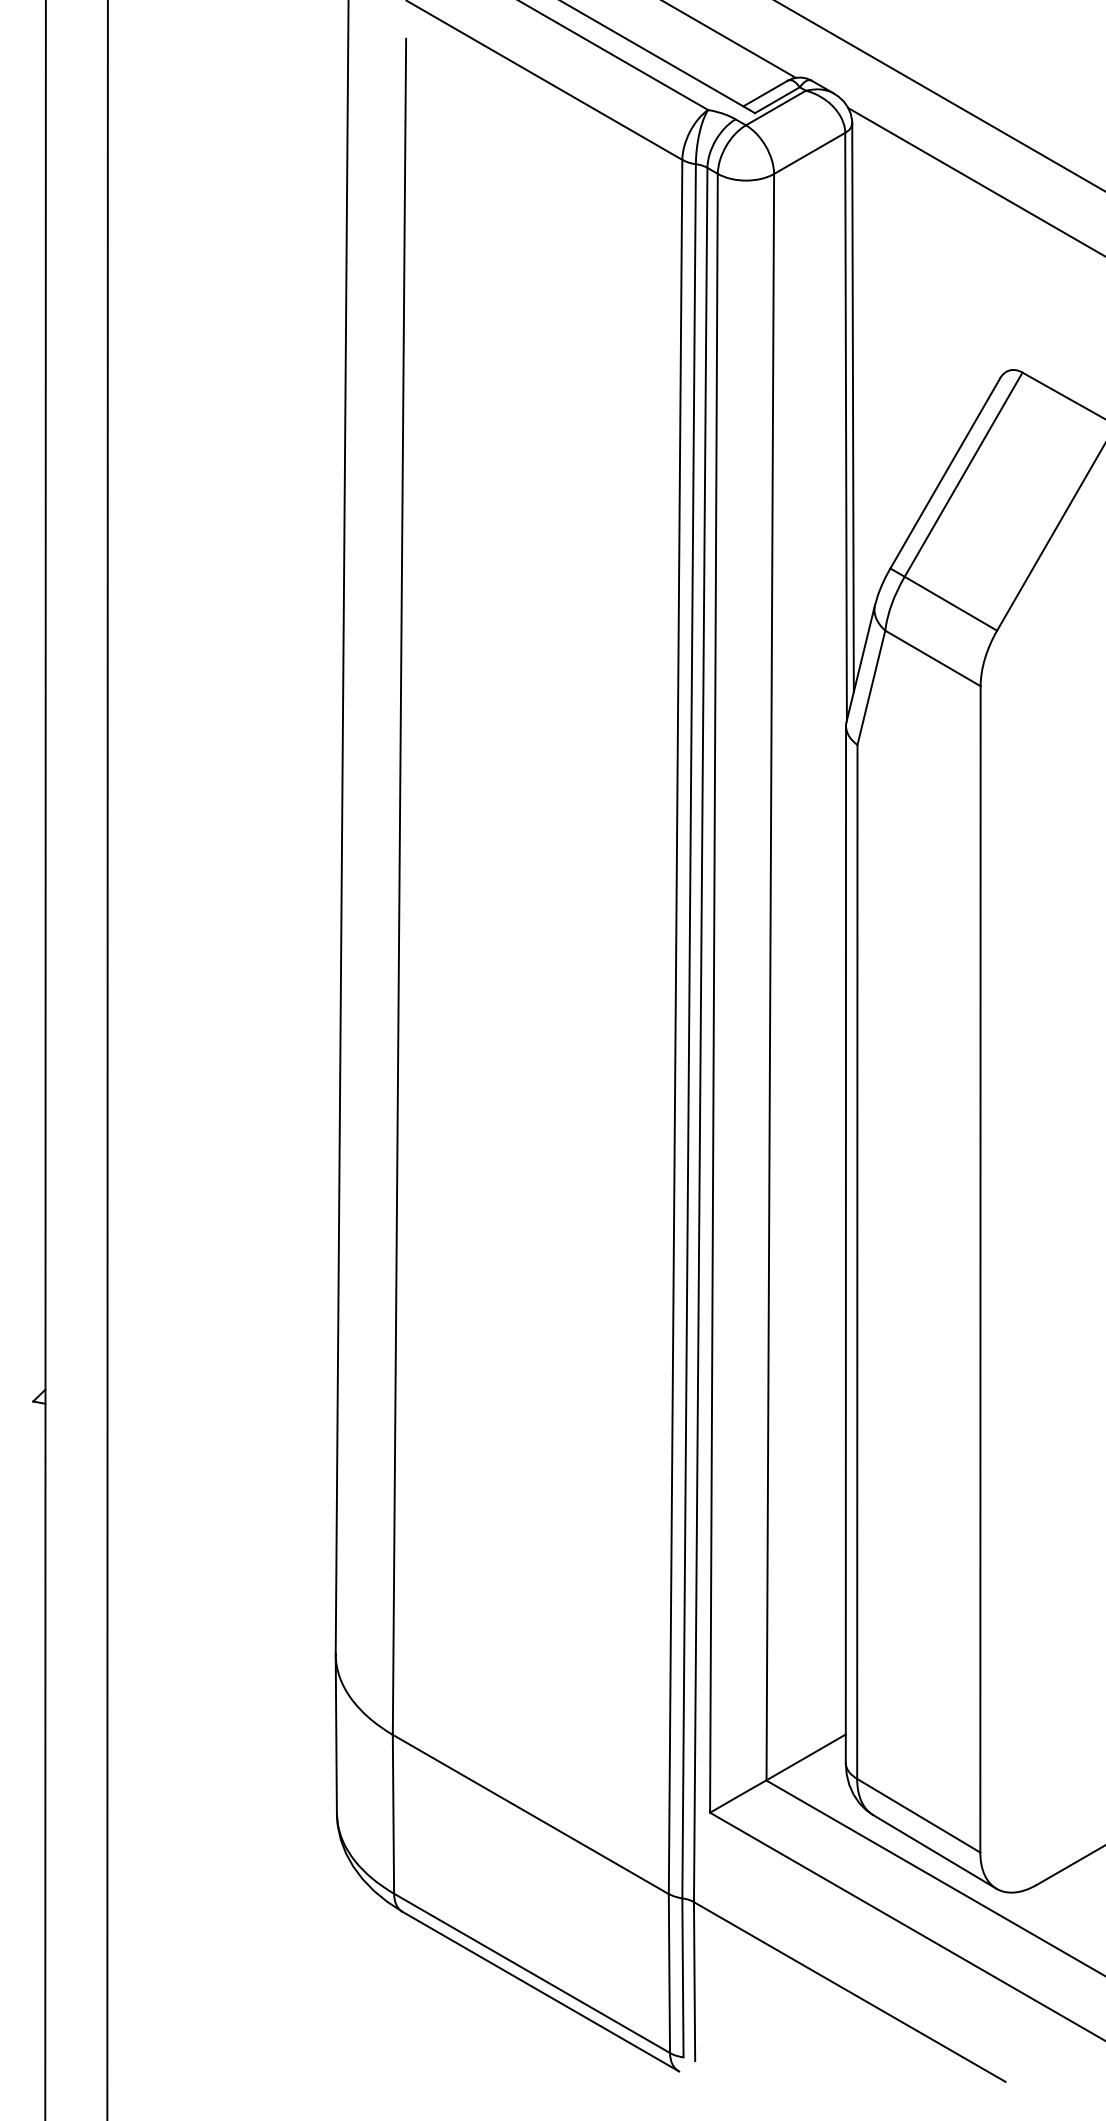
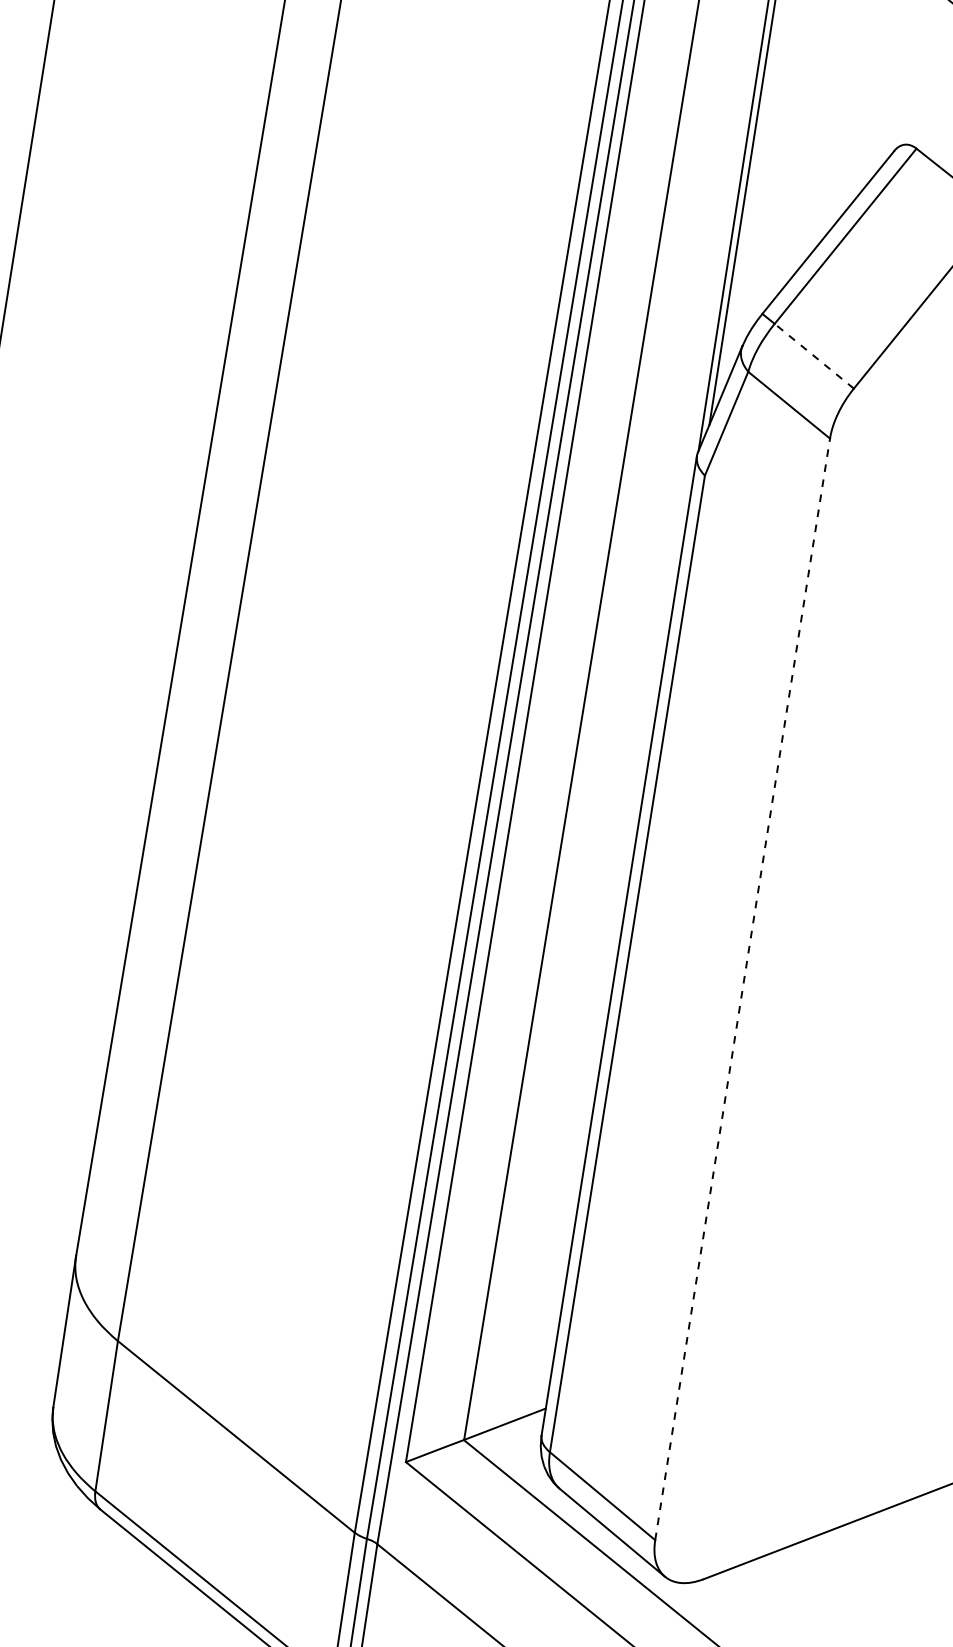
line: (950, 603) -> (813, 355), solid -> dashed
line: (980, 1268) -> (742, 988), solid -> dashed

